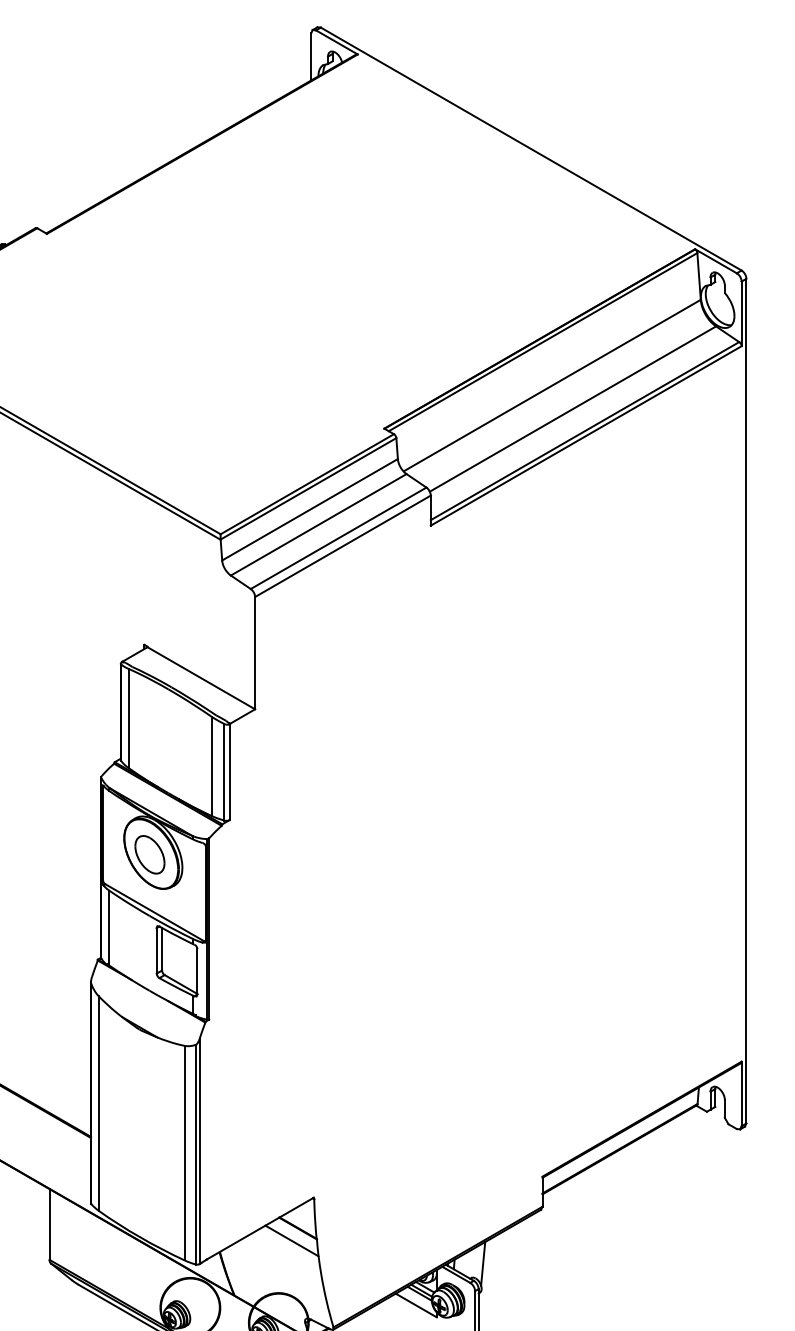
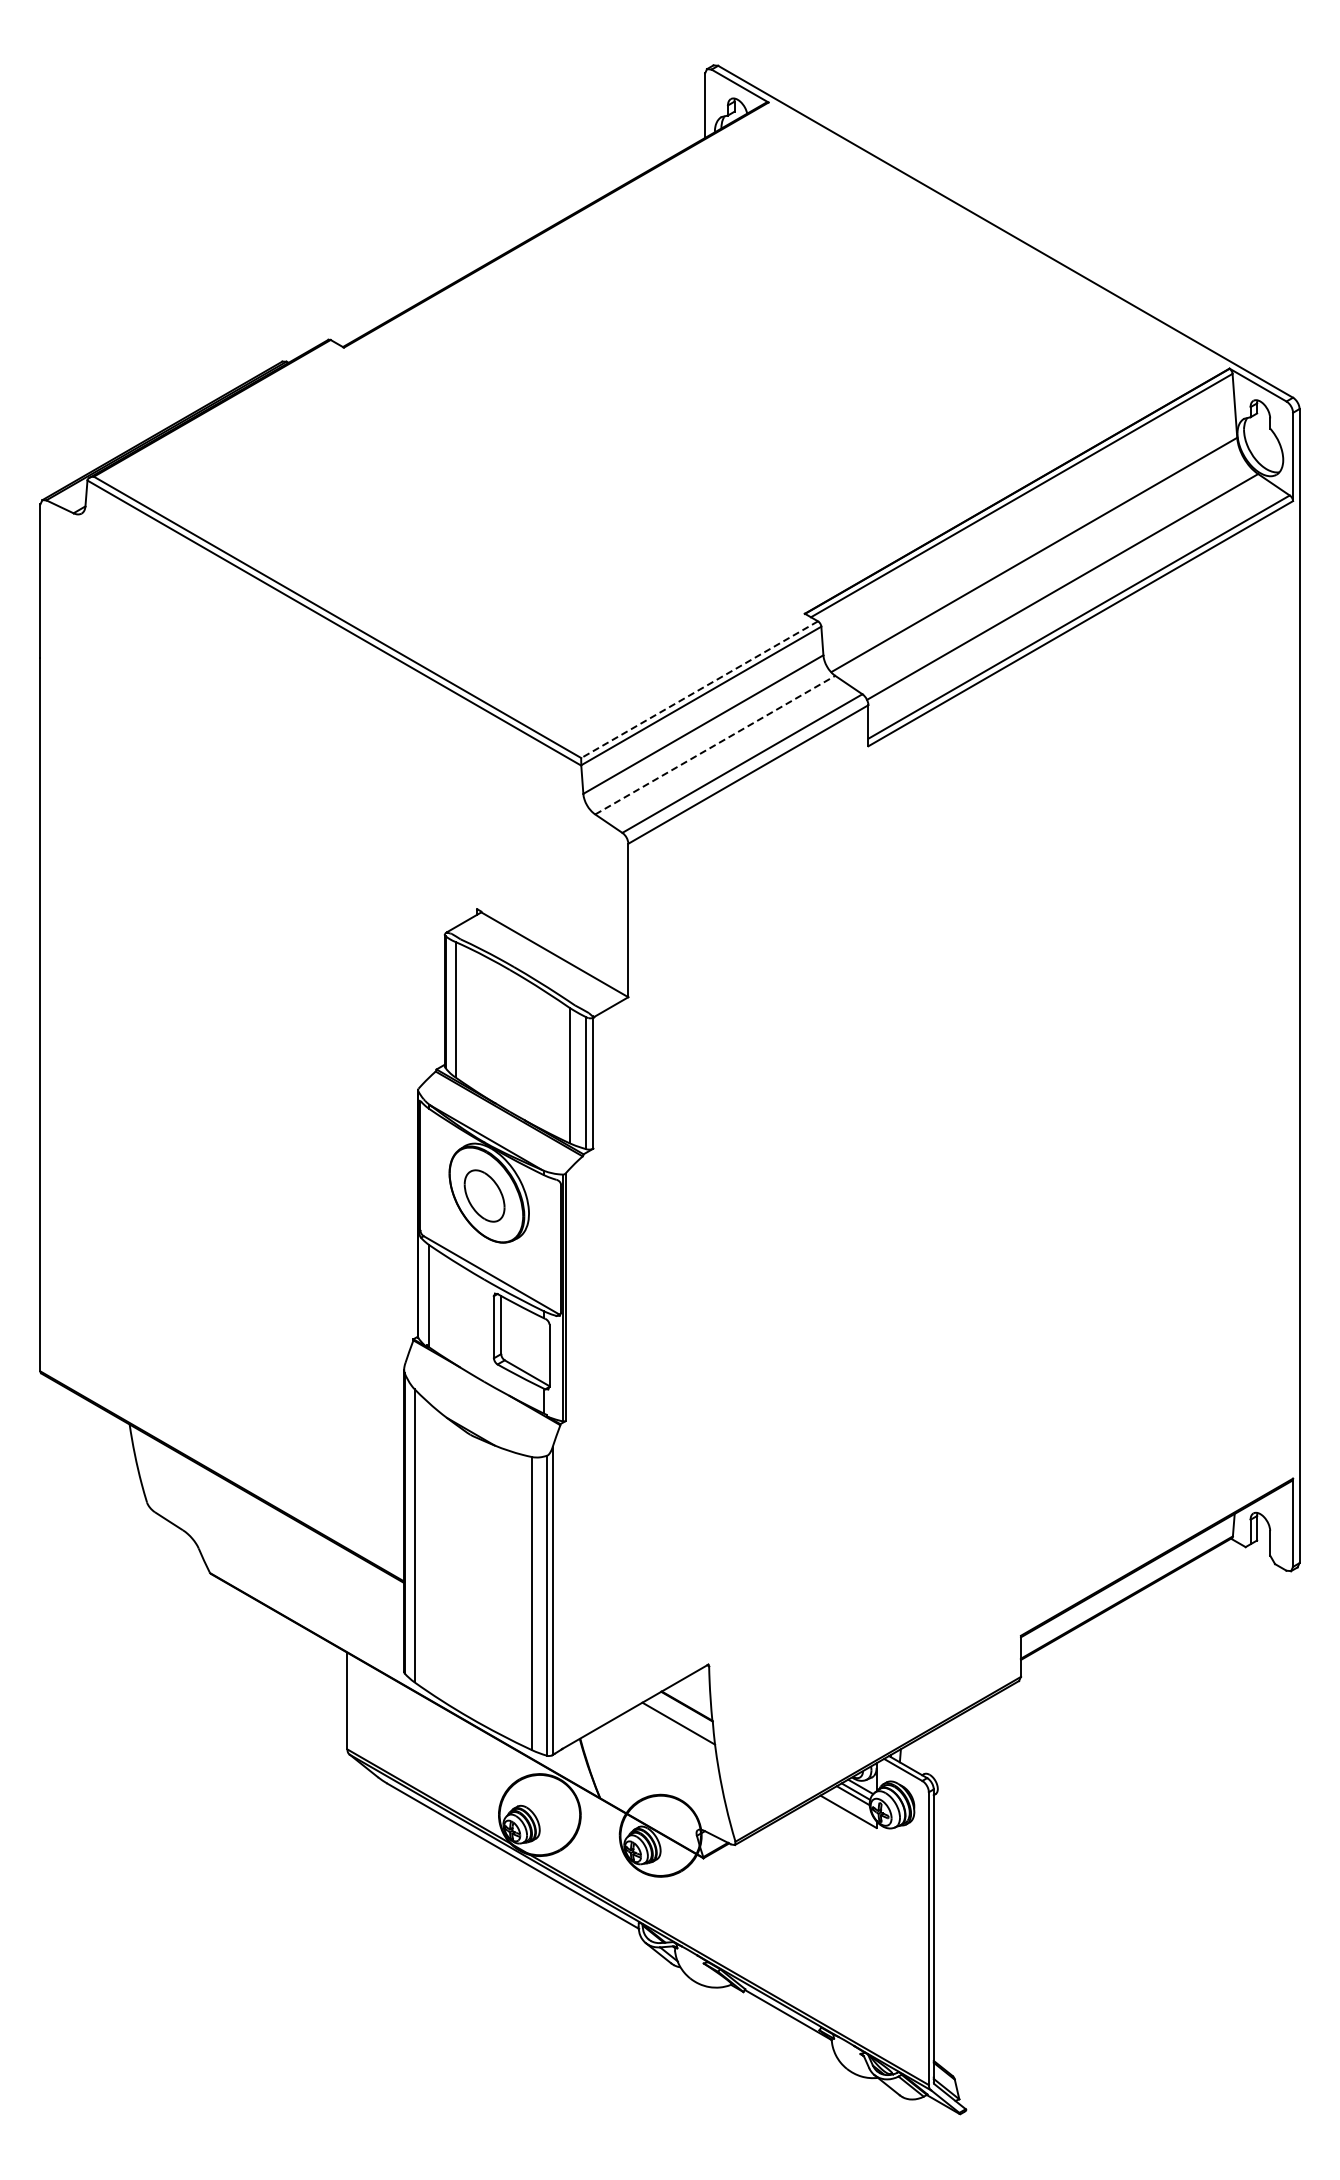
line: (307, 484) -> (699, 689), solid -> dashed
line: (318, 525) -> (715, 745), solid -> dashed
line: (482, 1264) -> (939, 1755), removed

